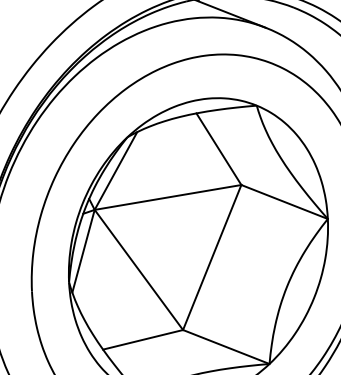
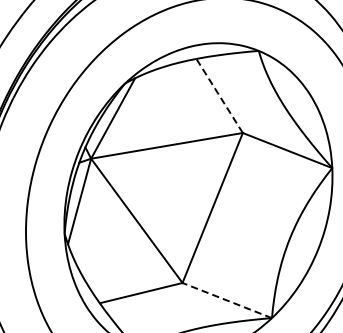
line: (218, 148) -> (219, 95), solid -> dashed
line: (225, 346) -> (226, 300), solid -> dashed

